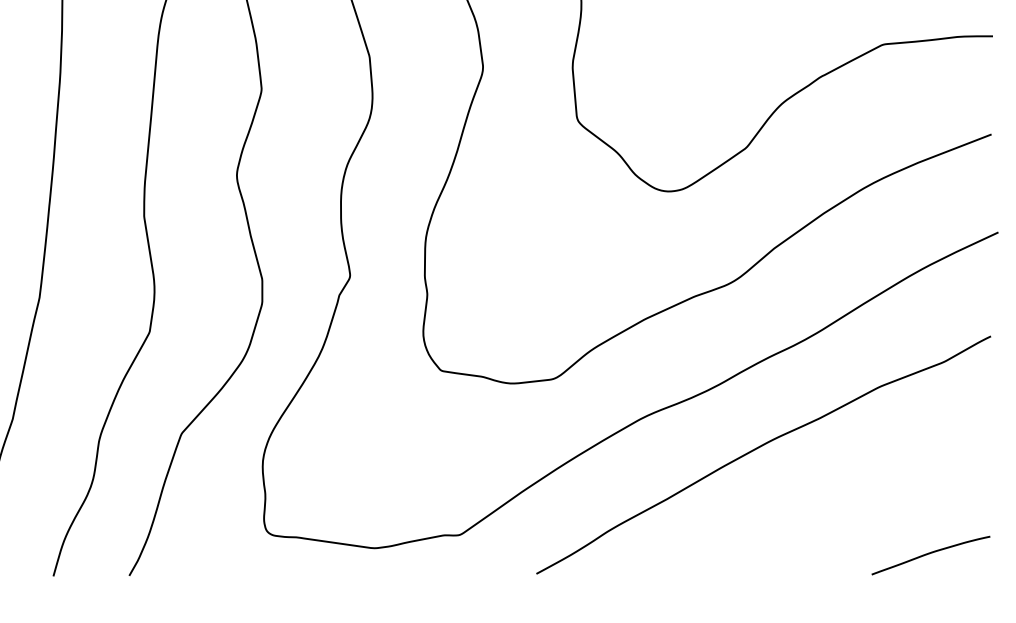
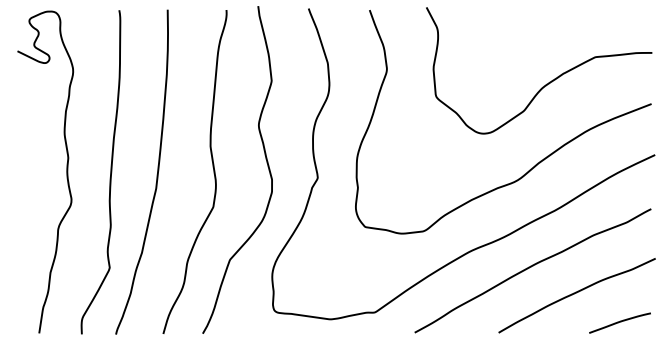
curve: (847, 498) -> (576, 293), added

